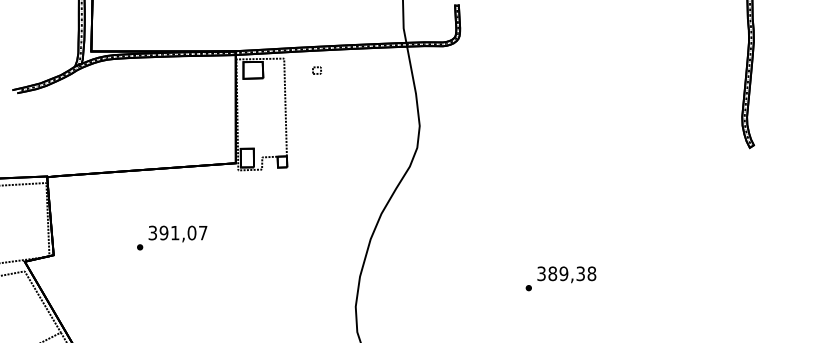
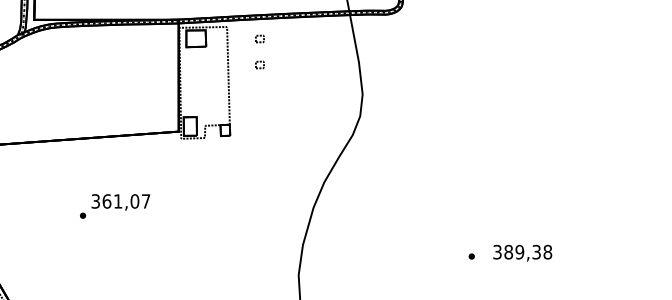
part: (316, 96) -> (259, 64), added
text: (163, 232) -> (106, 200), 391,07 -> 361,07
text: (566, 274) -> (522, 252), moved

